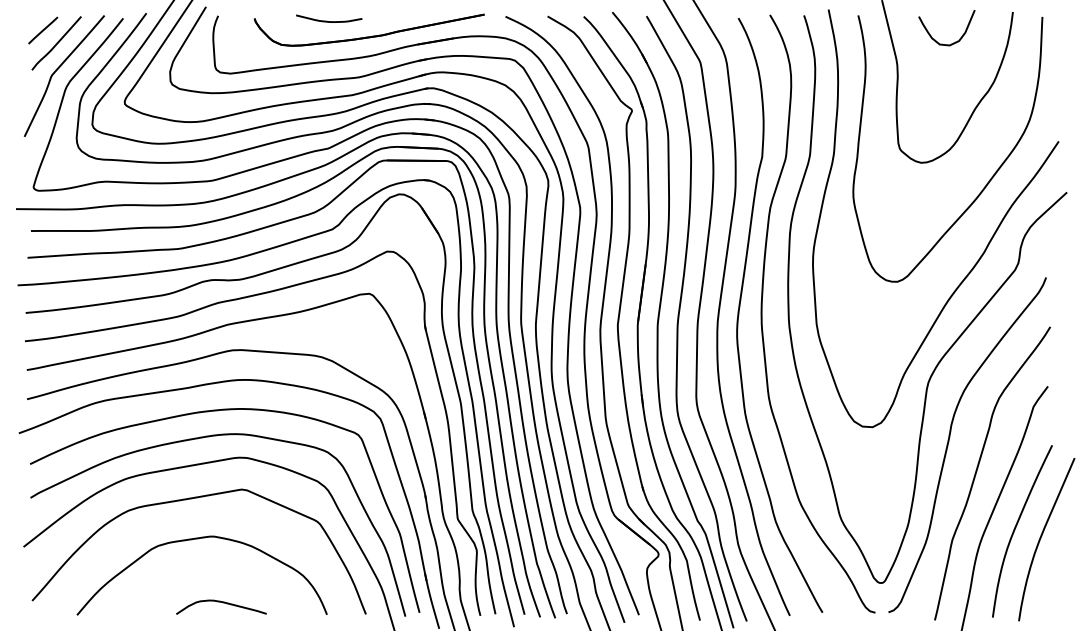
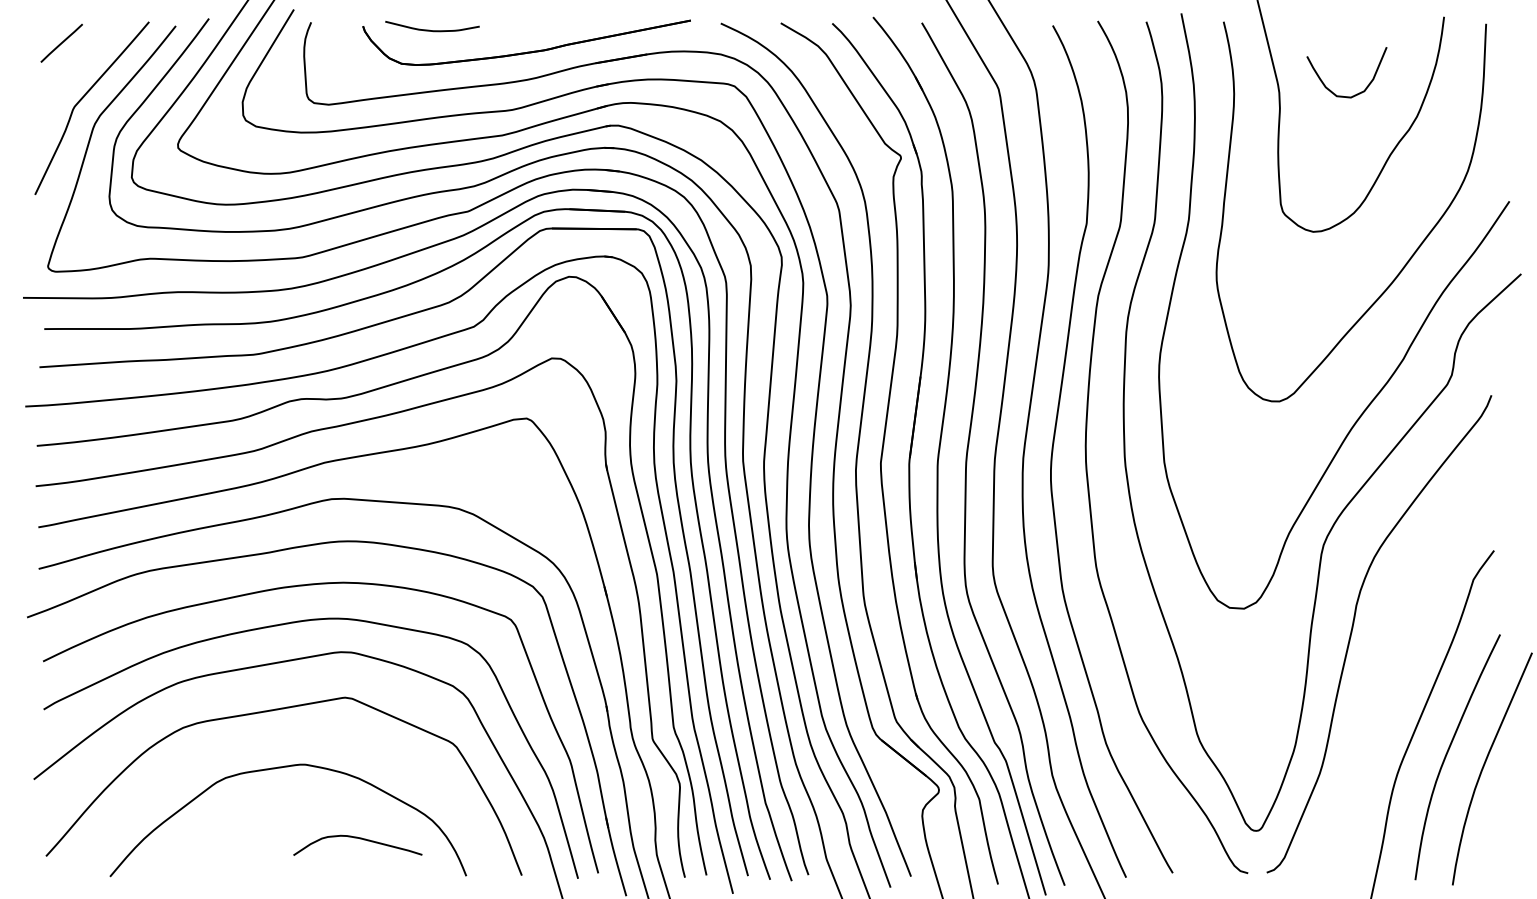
curve: (329, 21) -> (432, 30), moved
curve: (935, 39) -> (1330, 89), moved
curve: (56, 43) -> (80, 61), removed
curve: (978, 468) -> (1394, 667), removed
curve: (222, 603) -> (359, 839), moved

